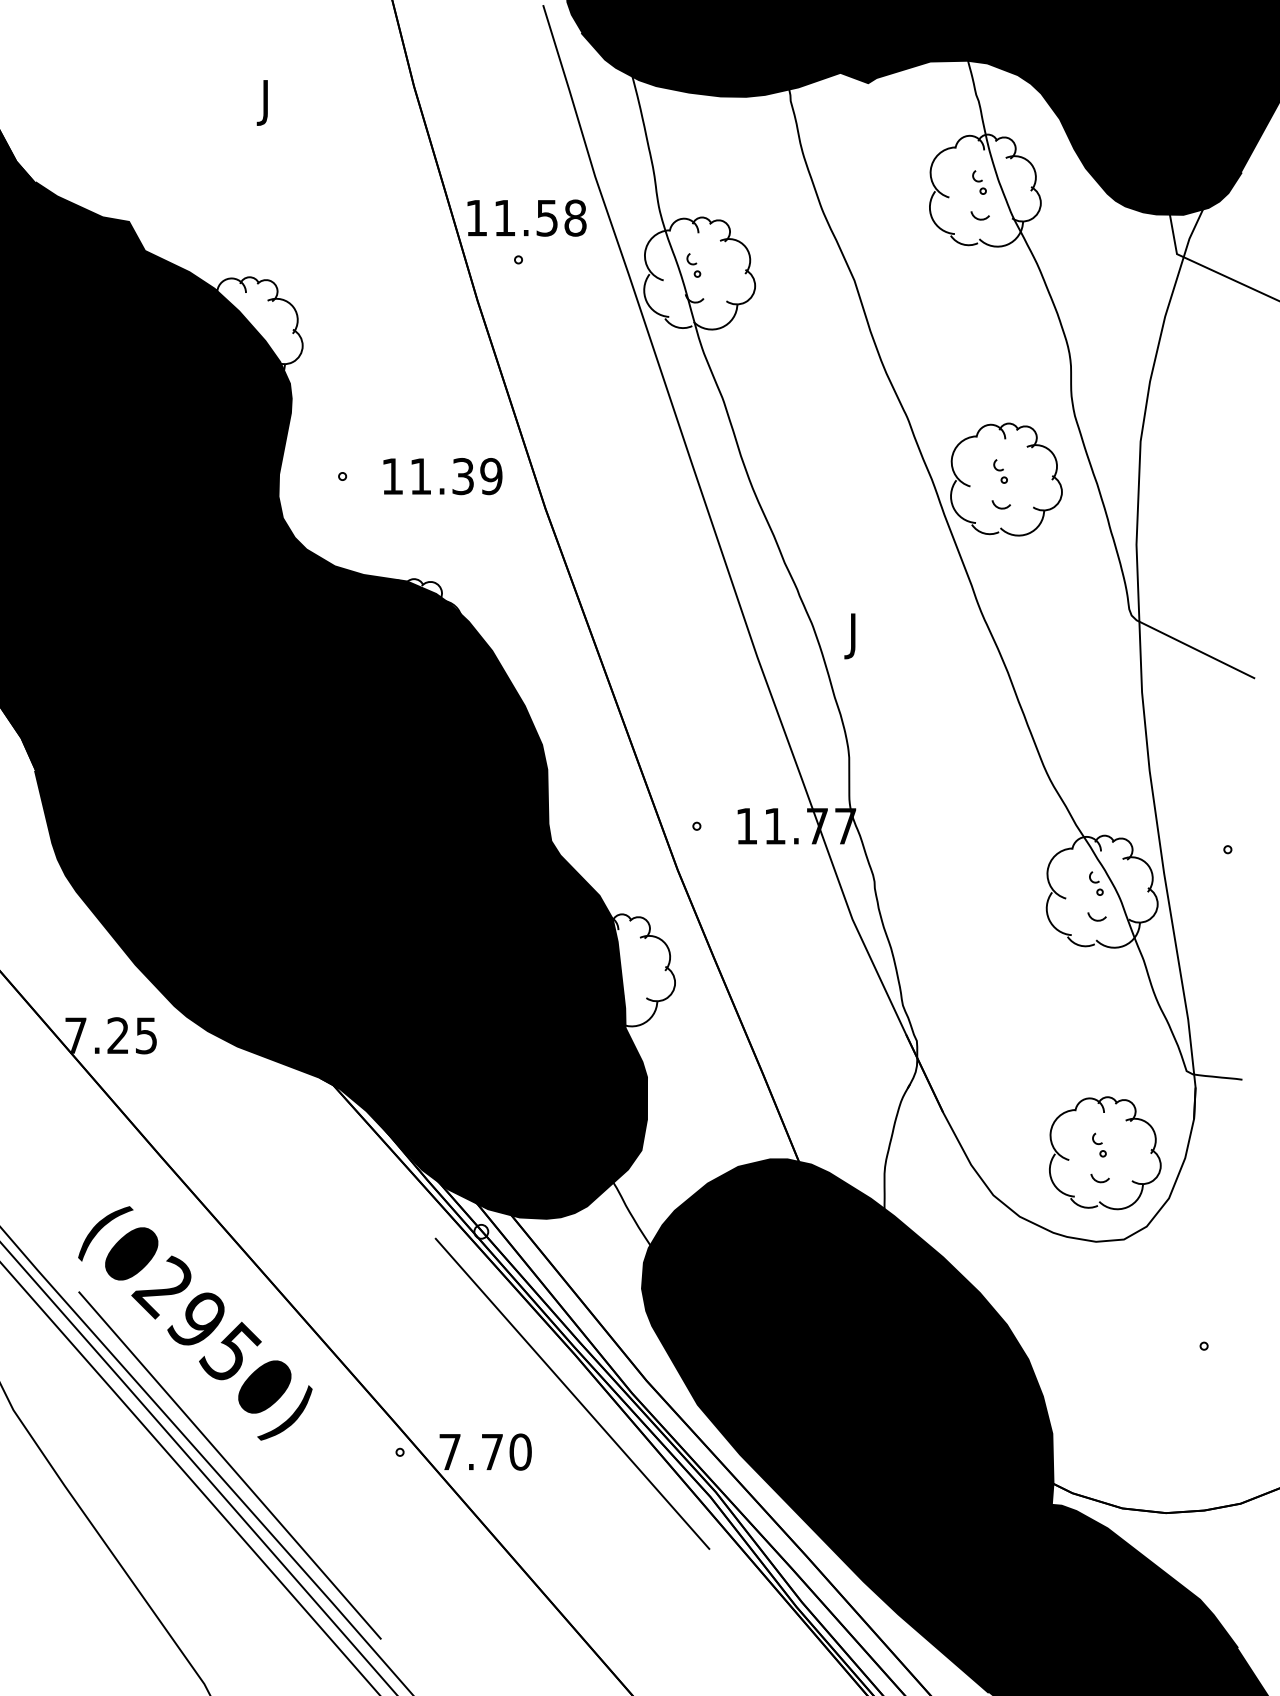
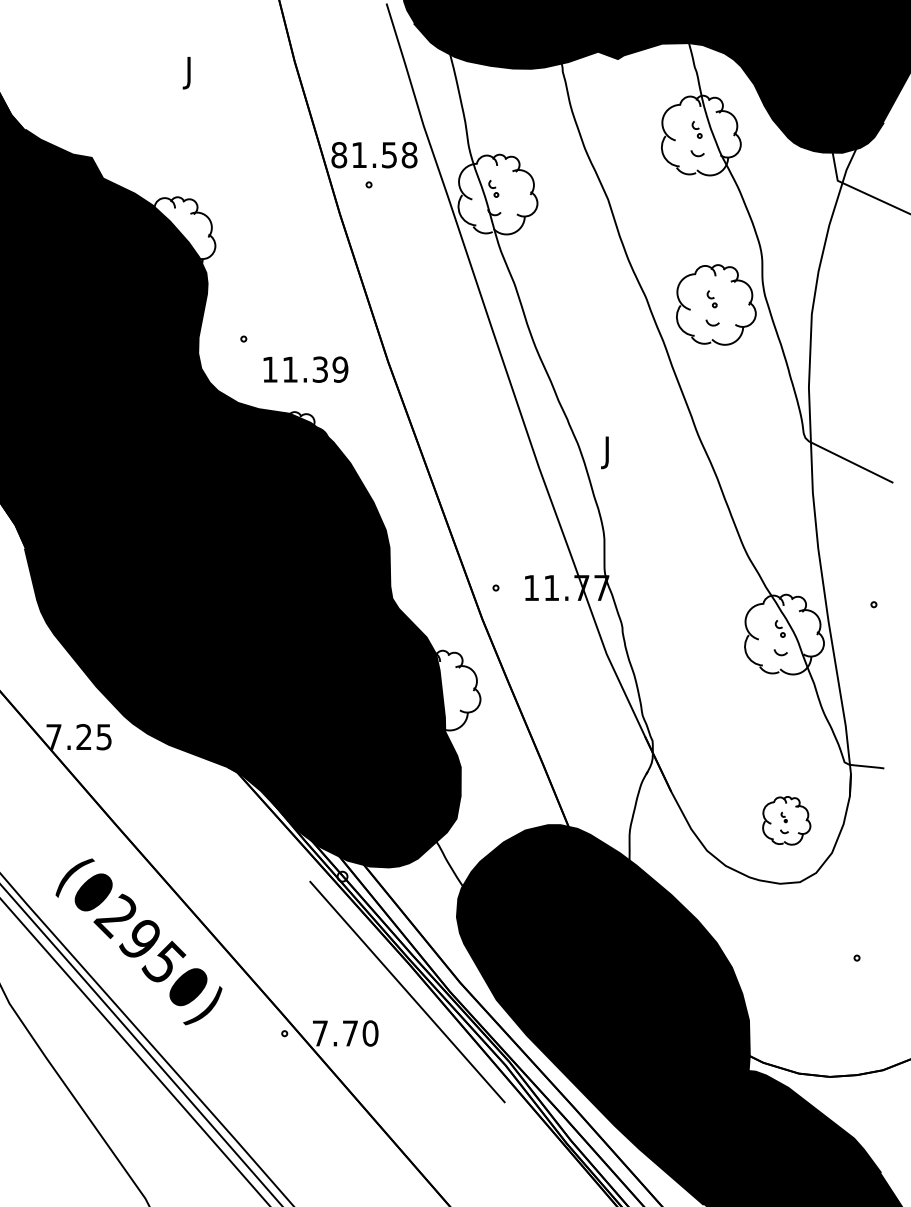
text: (476, 217) -> (339, 154), 11.58 -> 81.58
text: (442, 476) -> (305, 369), moved
part: (1006, 479) -> (716, 304), moved
part: (1105, 1153) -> (786, 820), size x0.6
line: (229, 1465) -> (163, 1043), removed

